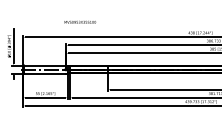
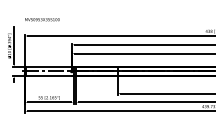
text: (80, 21) -> (42, 18), moved

